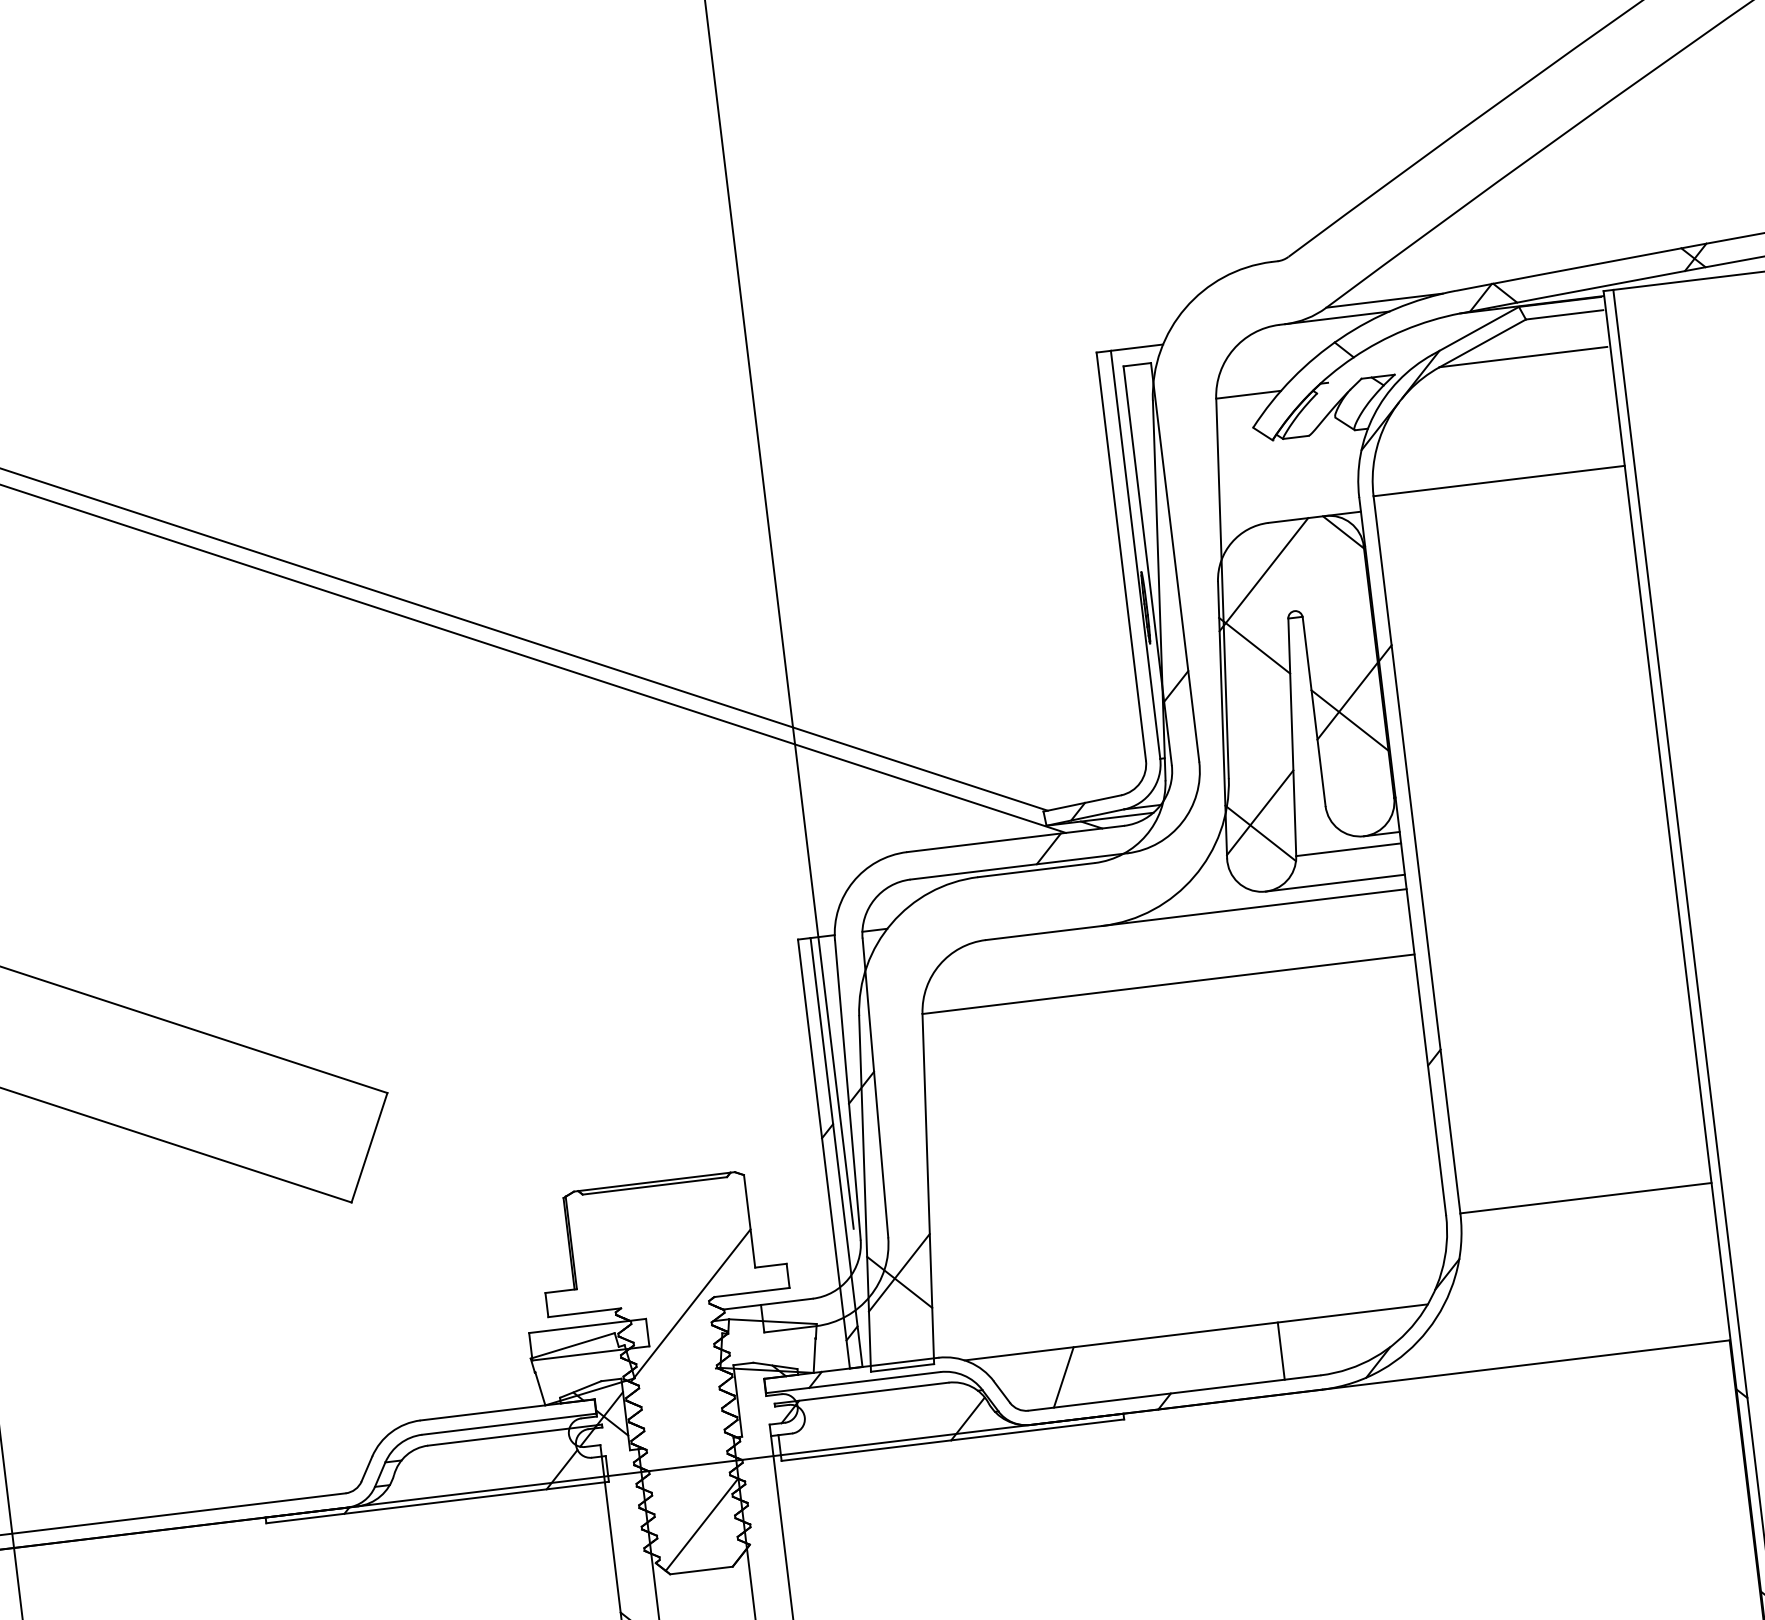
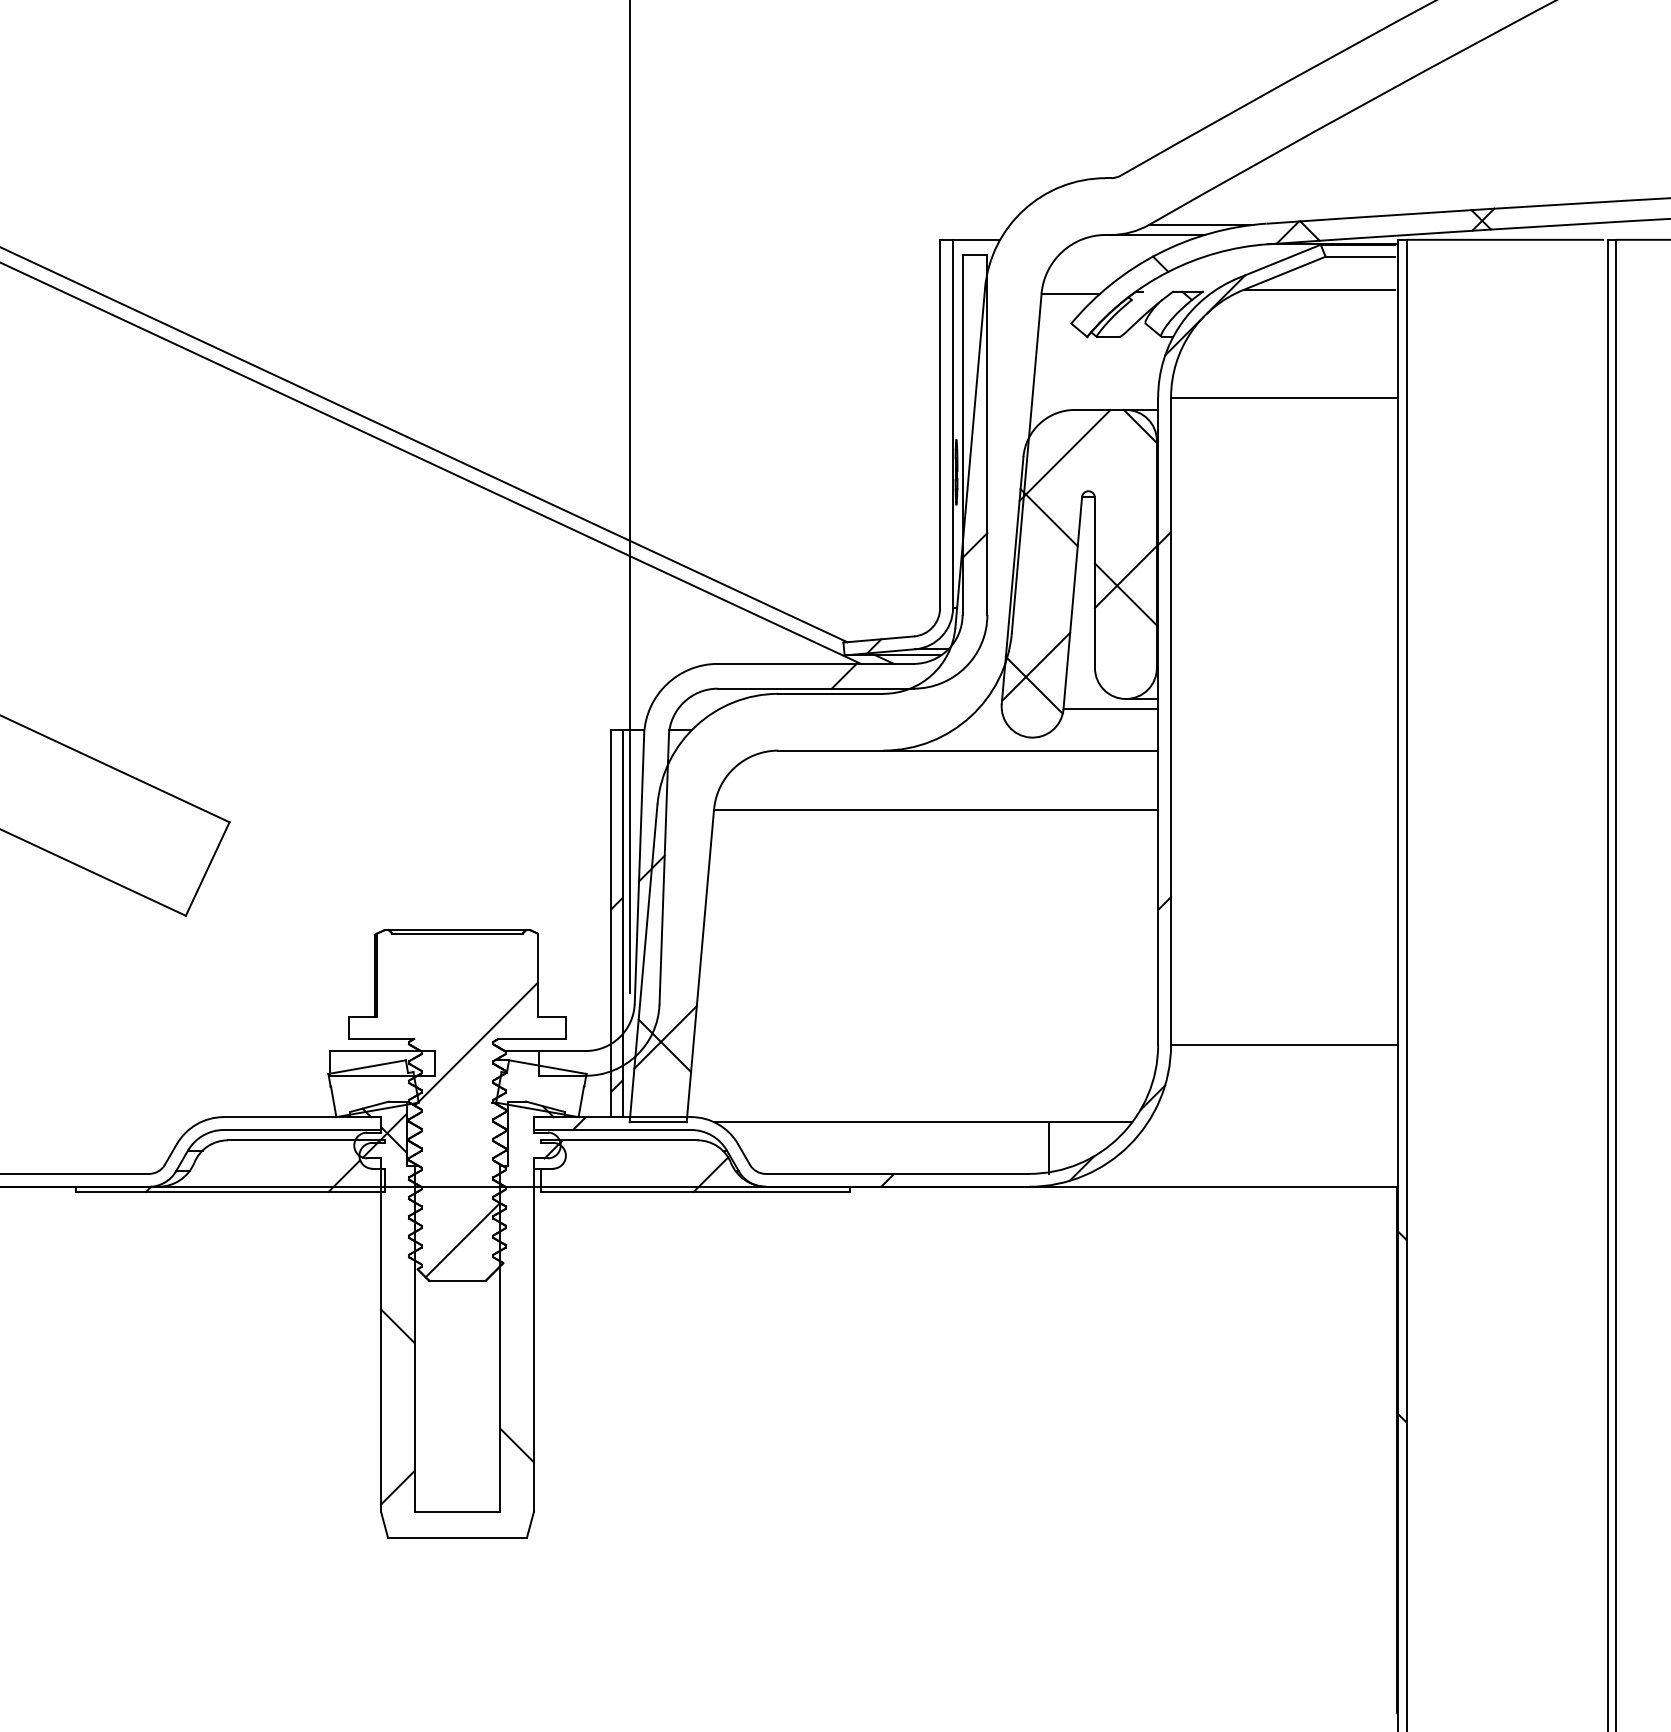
line: (1335, 883) -> (1095, 737), removed
line: (1280, 1350) -> (1048, 1147), moved
line: (1063, 1376) -> (800, 1147), removed

